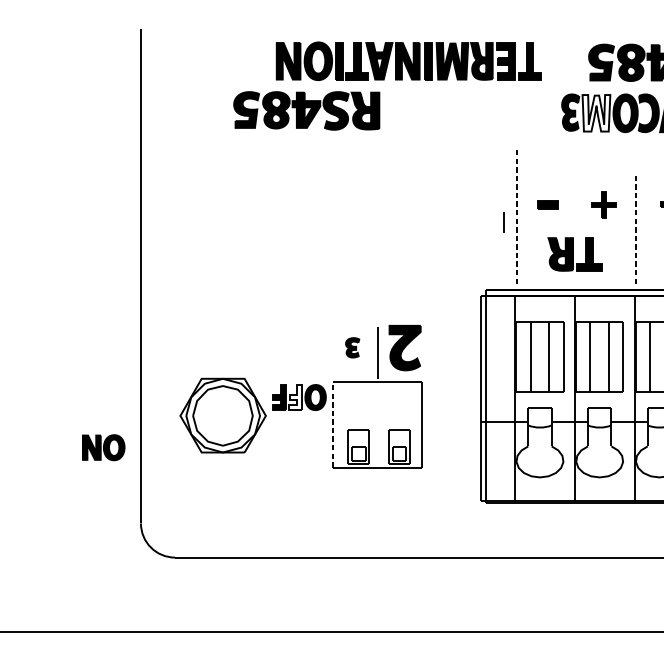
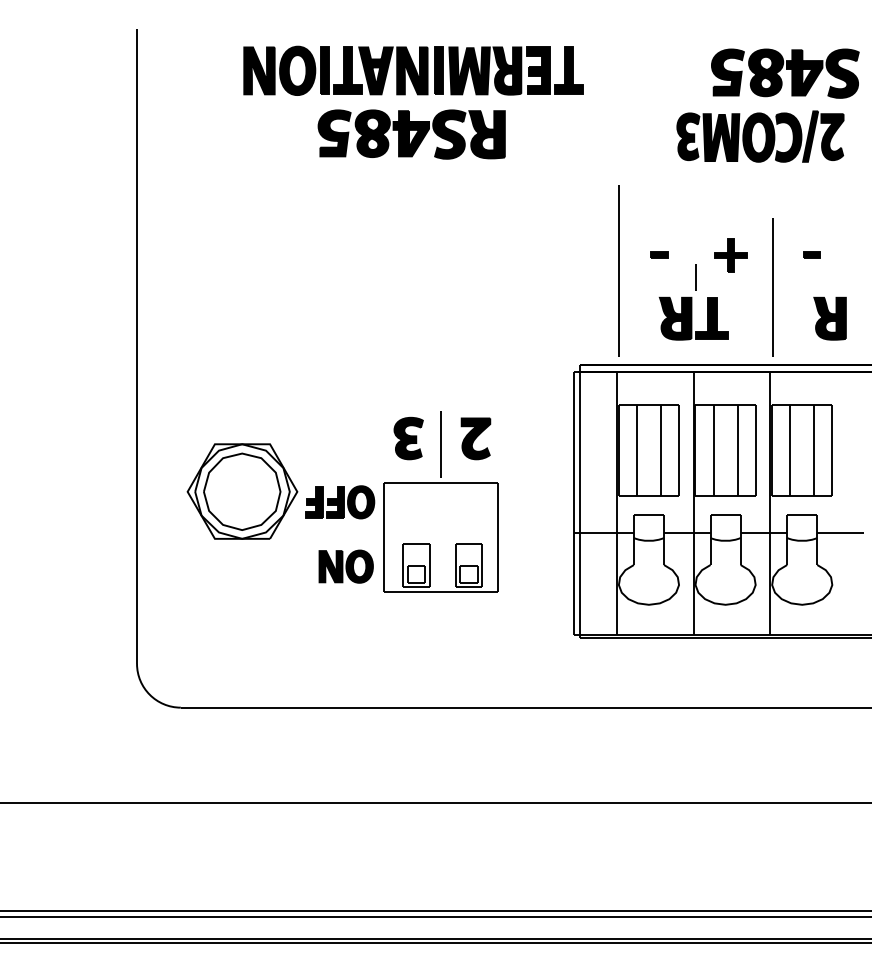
part: (408, 60) -> (413, 70), moved
part: (306, 110) -> (411, 134), moved
fill: (596, 113) -> (721, 137), added
part: (548, 204) -> (659, 254), size x0.62
line: (517, 216) -> (619, 270), dashed -> solid
line: (503, 222) -> (695, 277), moved
line: (636, 229) -> (772, 286), dashed -> solid
part: (352, 347) -> (408, 438), size x1.67
part: (404, 347) -> (475, 438), size x0.71
fill: (295, 396) -> (335, 501), added
part: (223, 415) -> (242, 491), moved
line: (333, 424) -> (383, 537), dashed -> solid
part: (103, 447) -> (345, 566), moved

